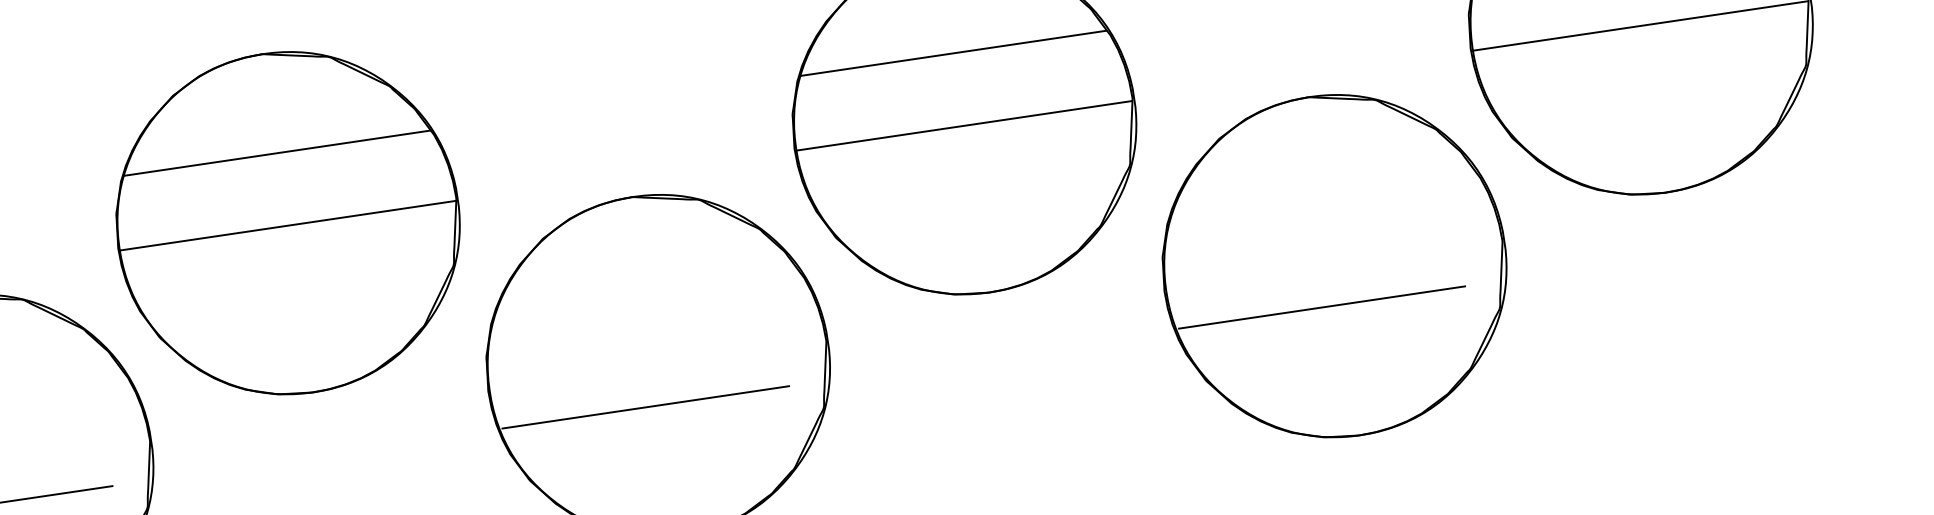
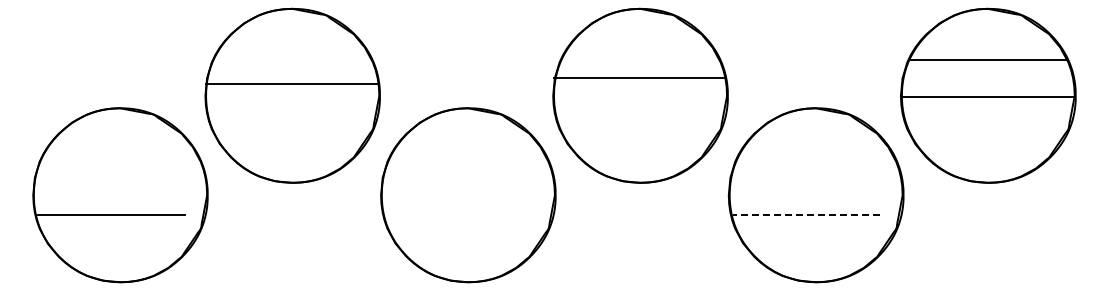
line: (953, 52) -> (640, 59), removed
line: (964, 126) -> (640, 78), moved
line: (277, 152) -> (292, 59), removed
line: (287, 226) -> (292, 84), moved
line: (1321, 308) -> (806, 215), solid -> dashed
line: (644, 408) -> (458, 215), removed

